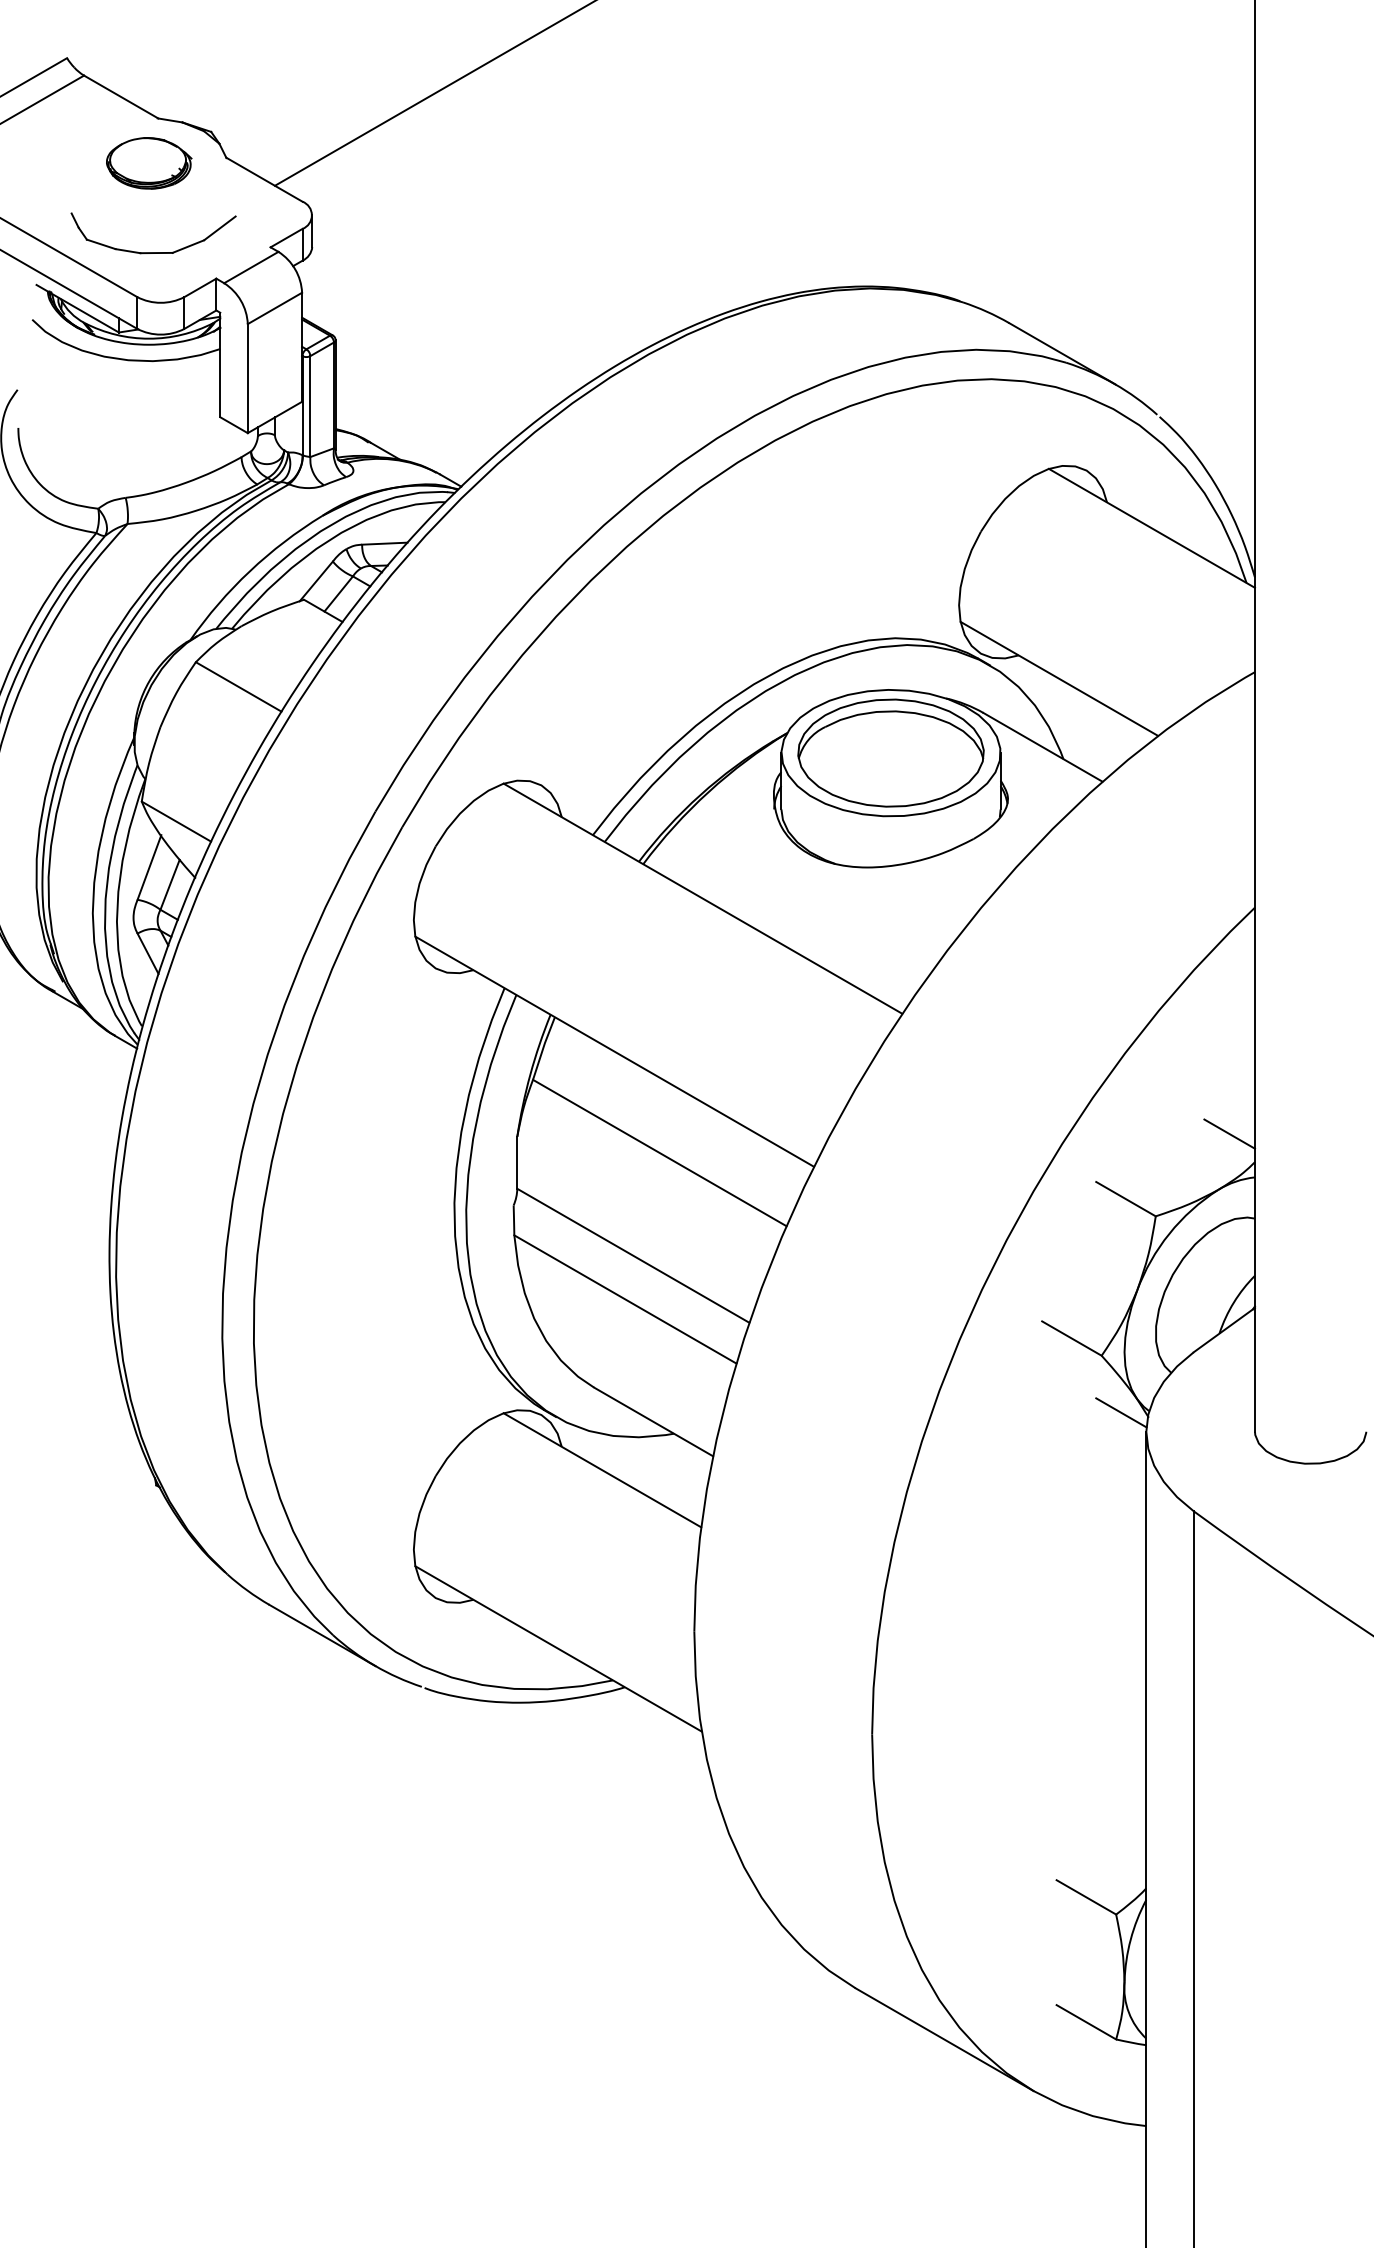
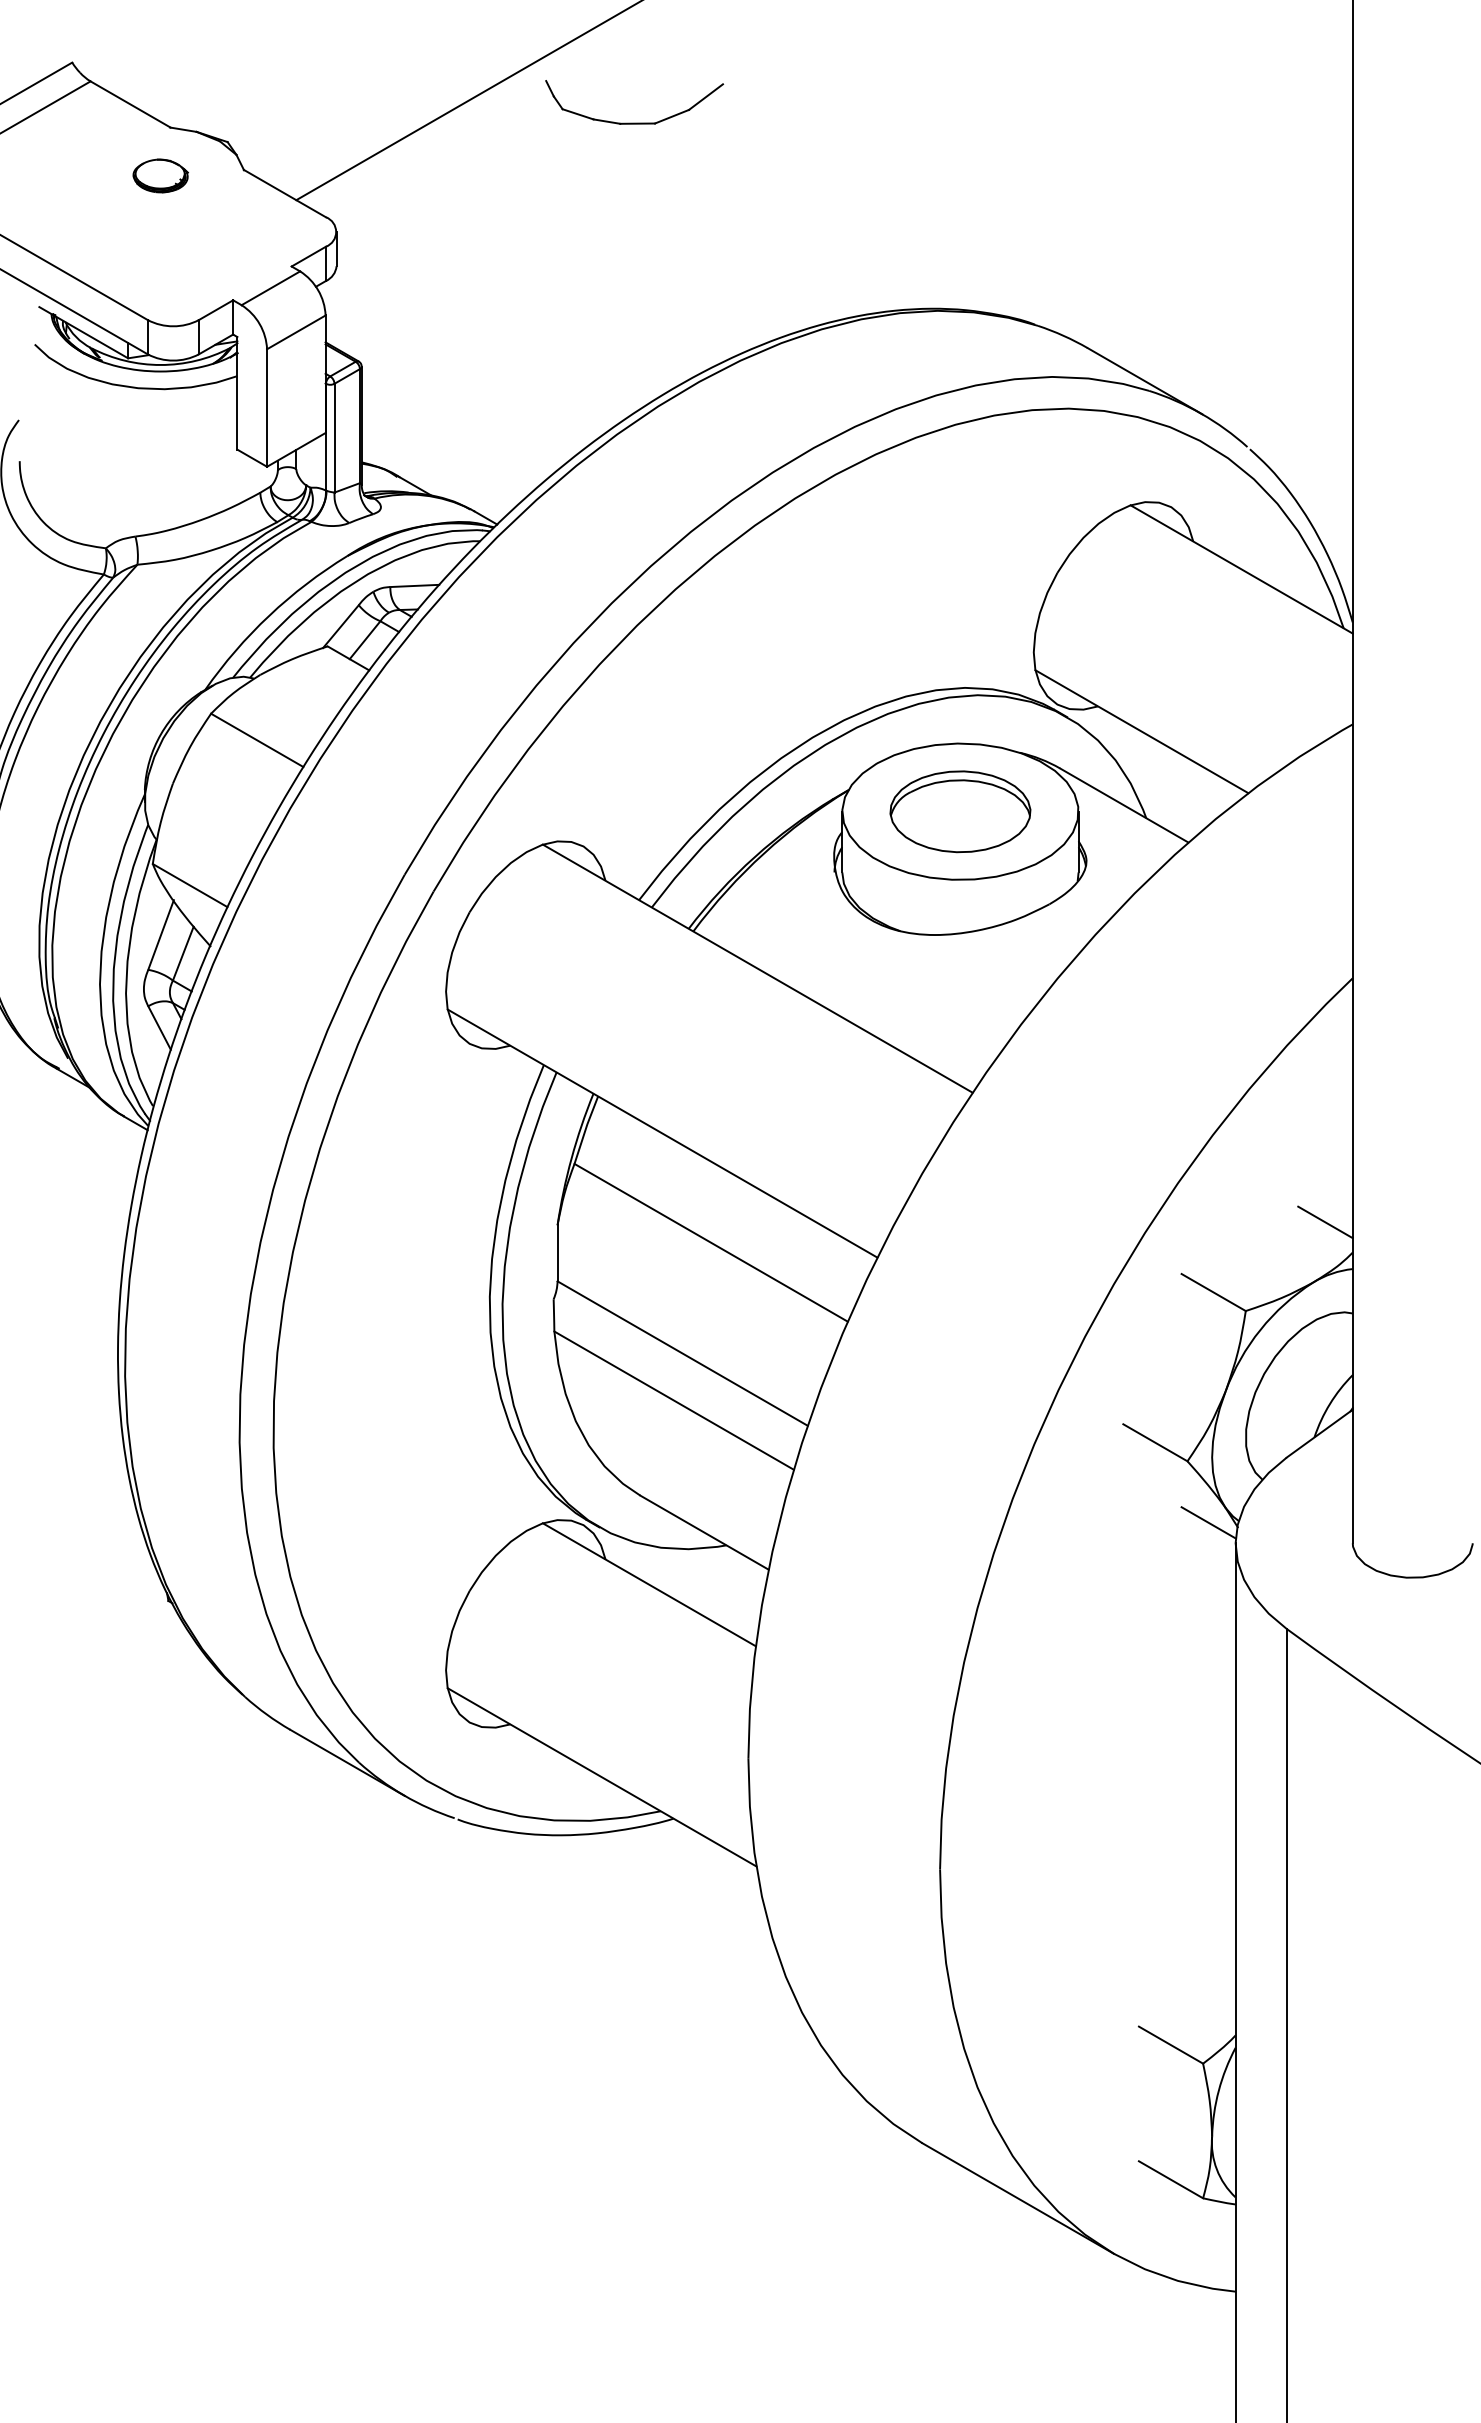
part: (148, 162) -> (160, 175), size x0.6
part: (153, 251) -> (634, 122), moved
part: (891, 752) -> (960, 811), size x0.7

